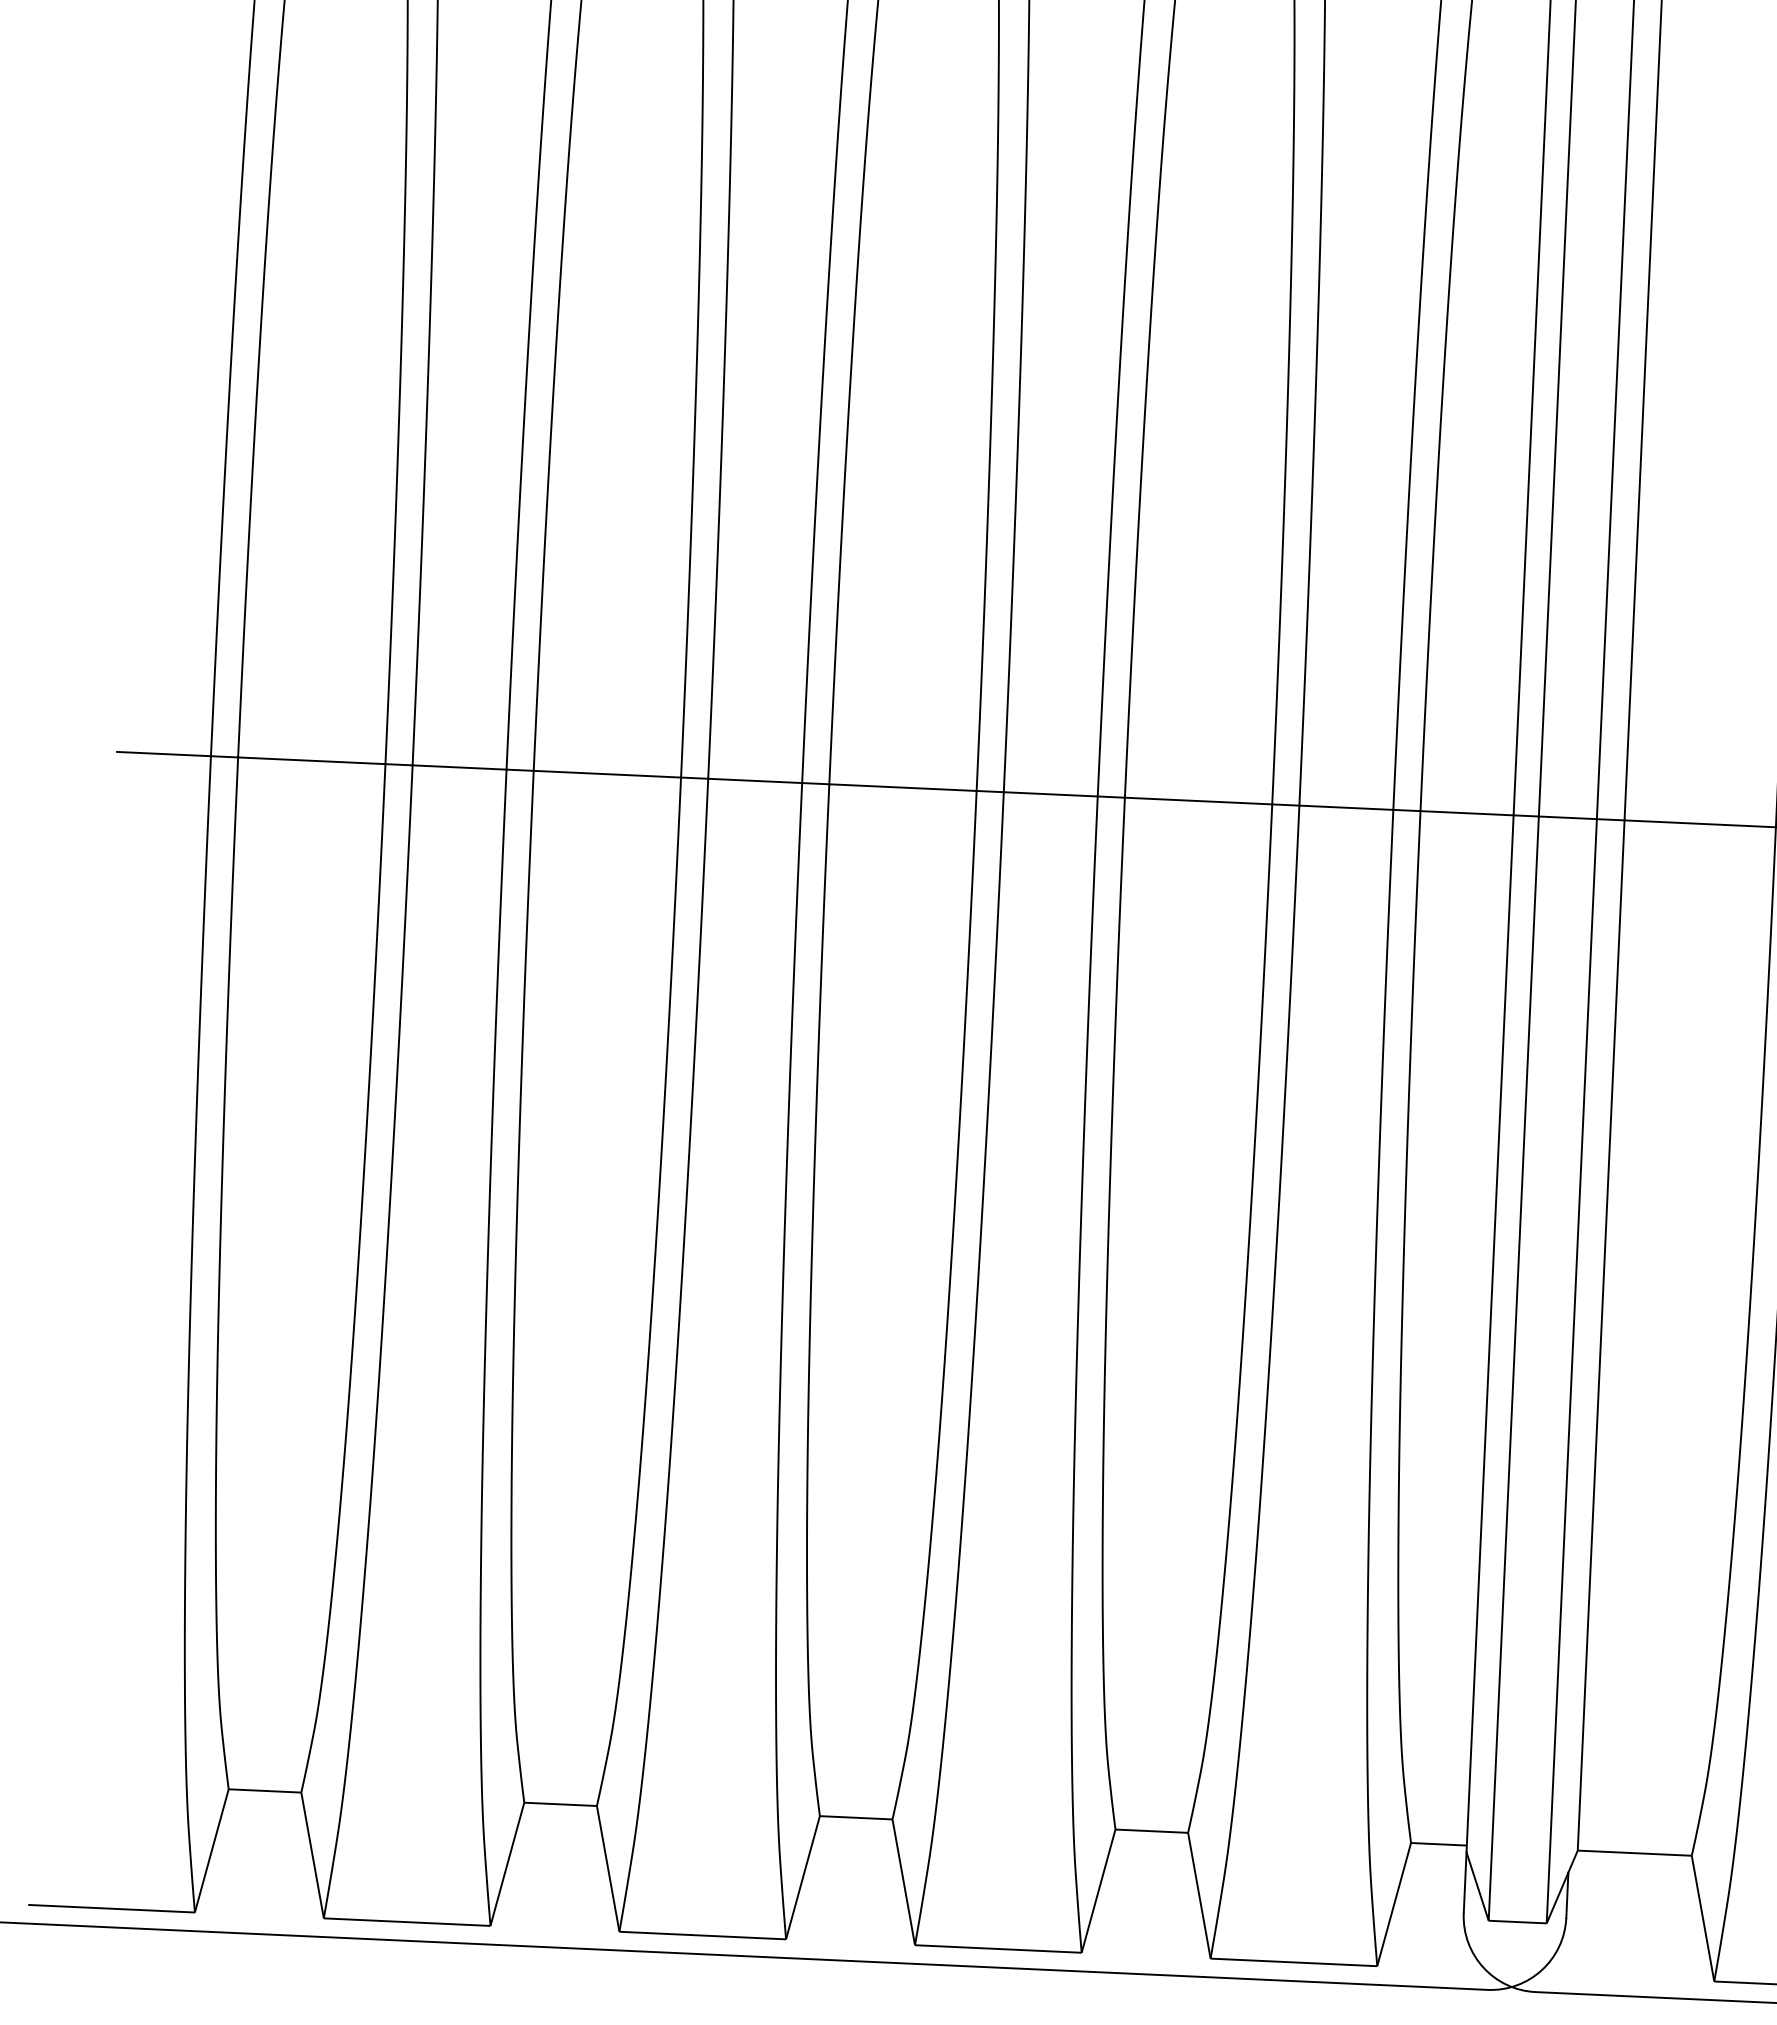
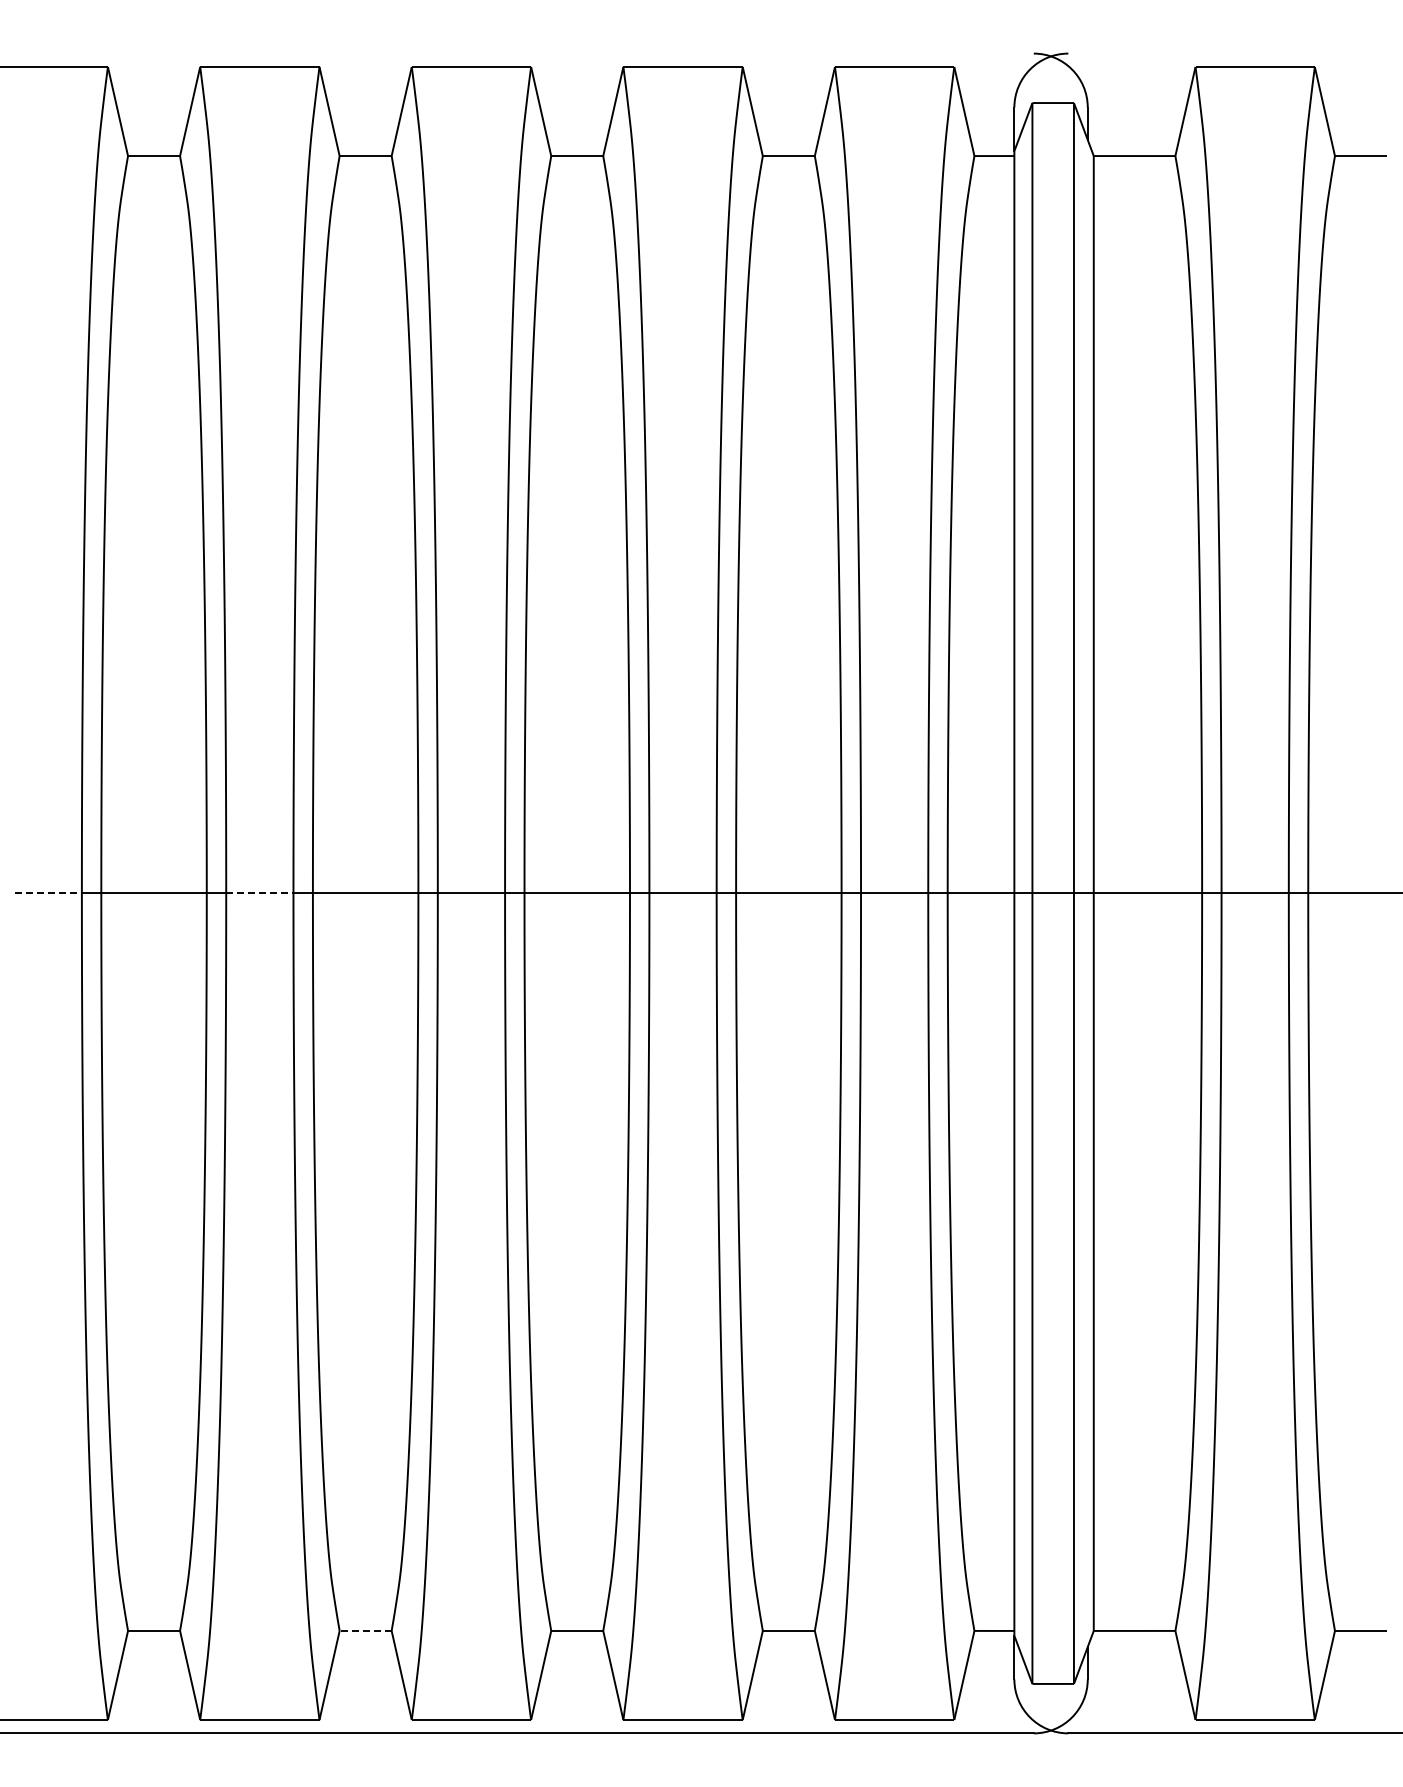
line: (164, 754) -> (48, 893), solid -> dashed
line: (459, 767) -> (259, 893), solid -> dashed
line: (560, 1803) -> (365, 1630), solid -> dashed

